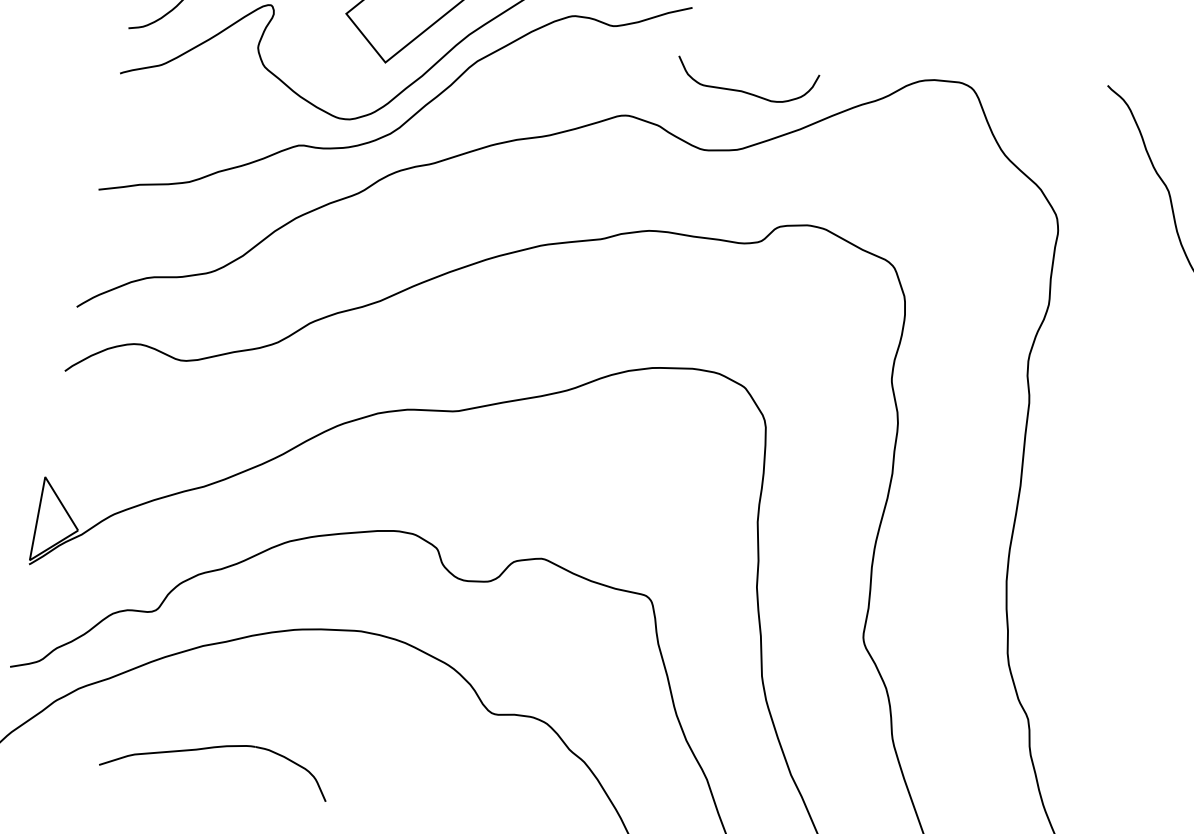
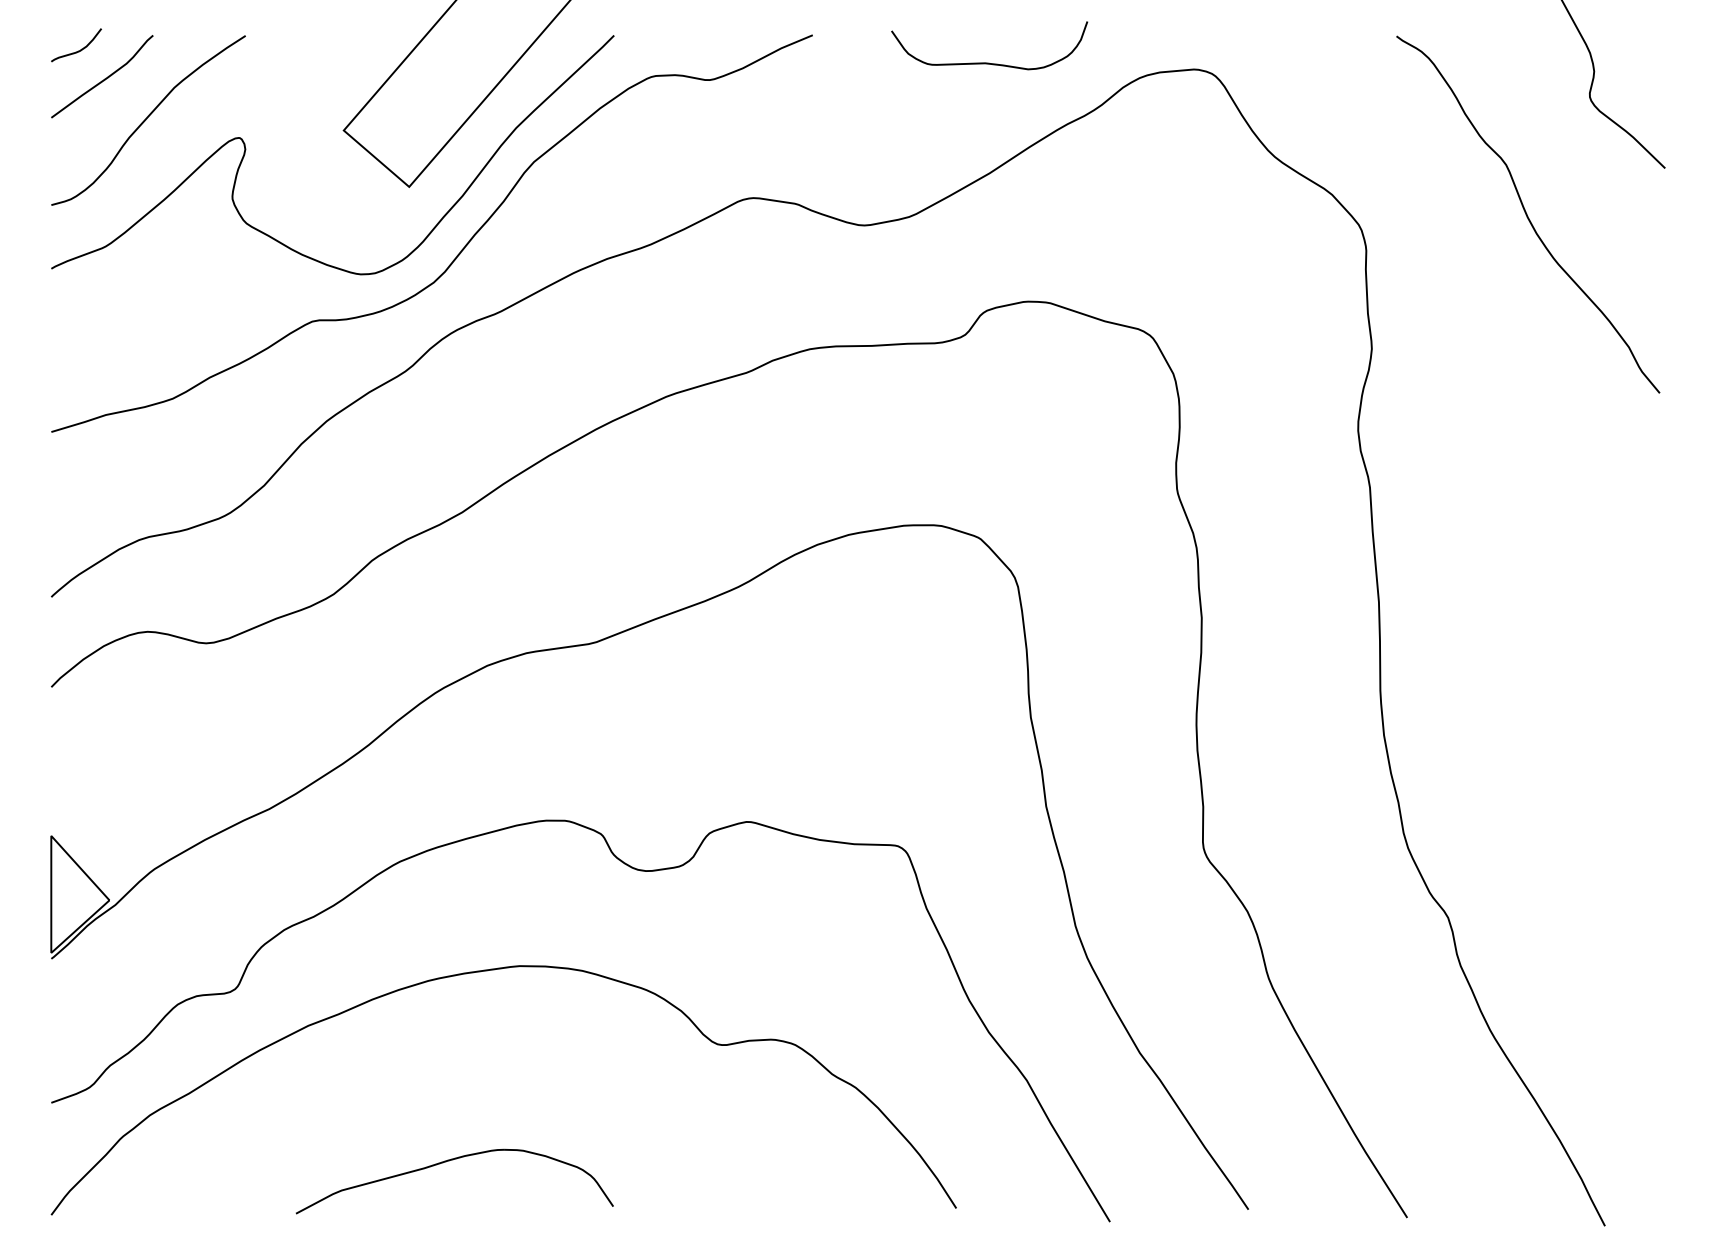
curve: (744, 91) -> (989, 62), moved
part: (215, 748) -> (449, 1161), moved

